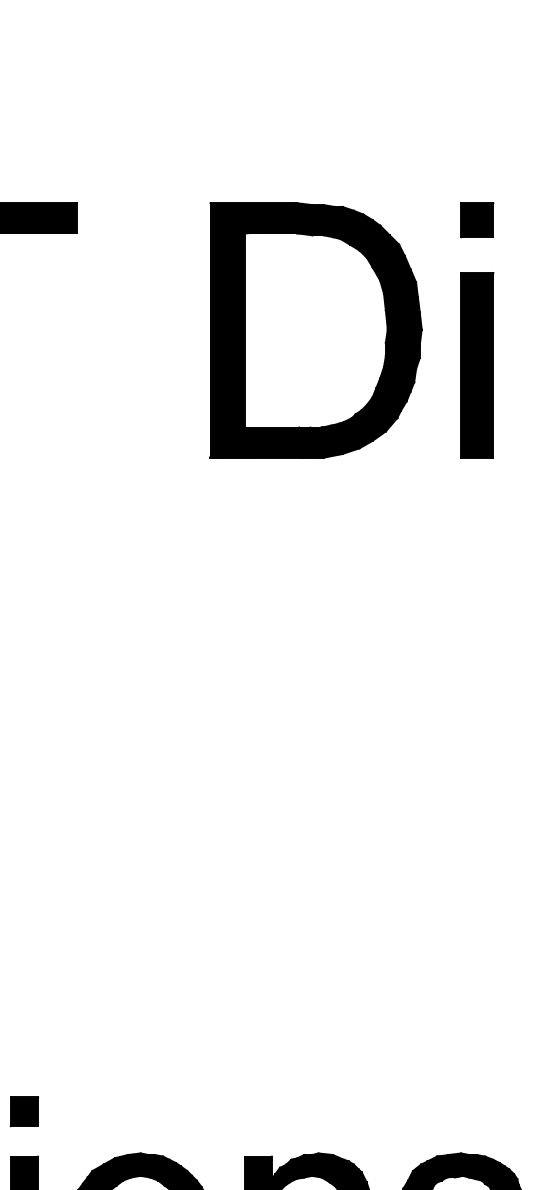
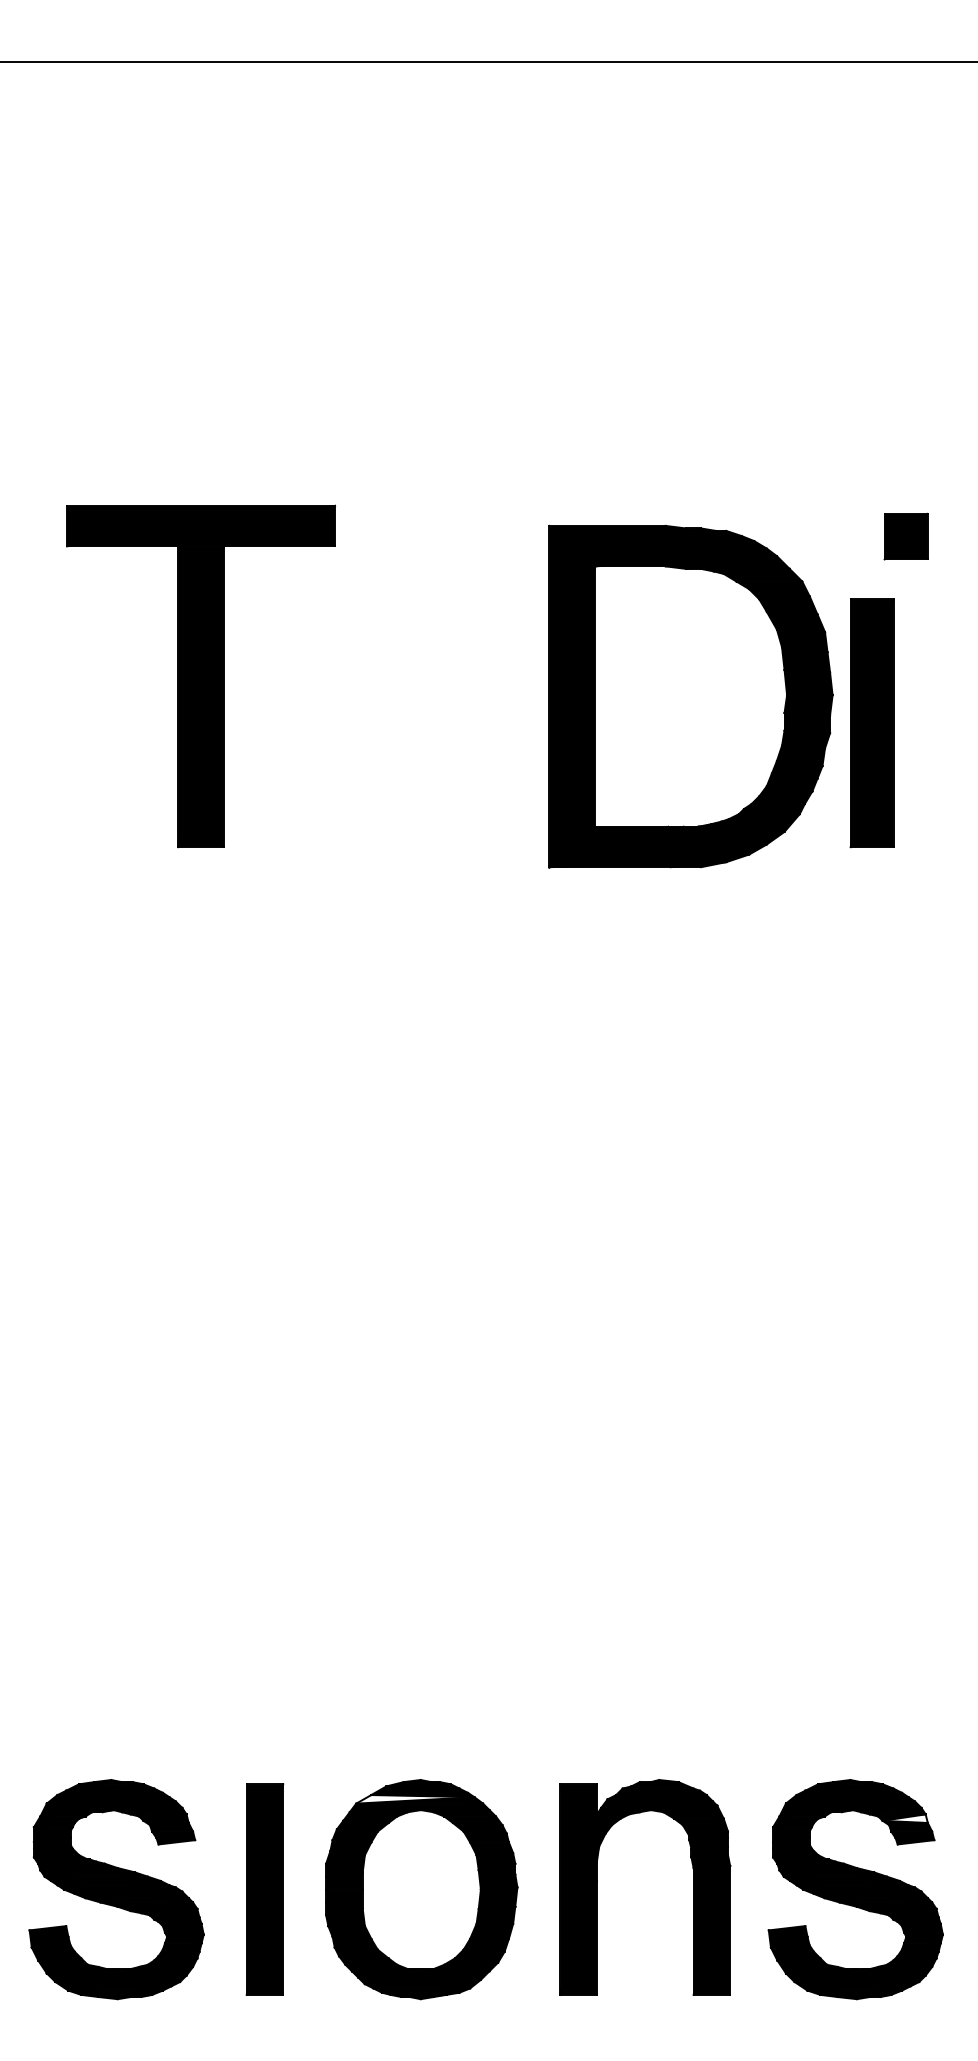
part: (476, 220) -> (905, 536), moved
part: (315, 330) -> (690, 696), moved
part: (24, 1111) -> (264, 1723), removed
fill: (136, 1167) -> (415, 1799), removed
fill: (501, 1182) -> (904, 1818), removed

